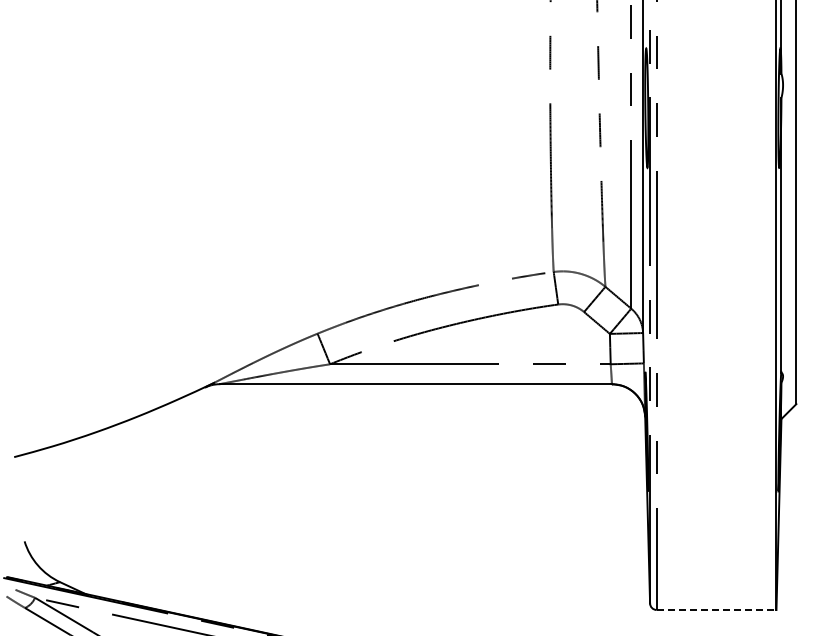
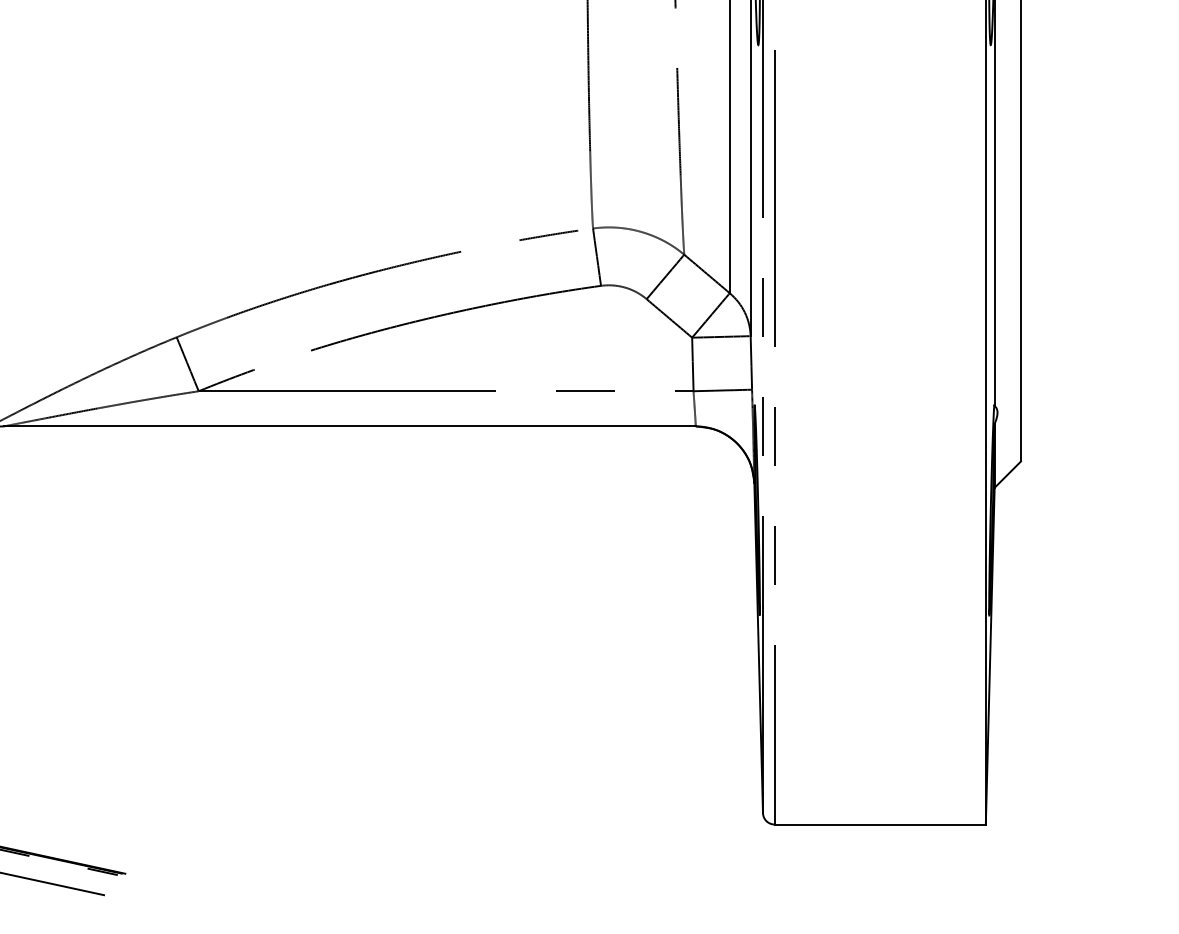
line: (716, 610) -> (880, 825), dashed -> solid

